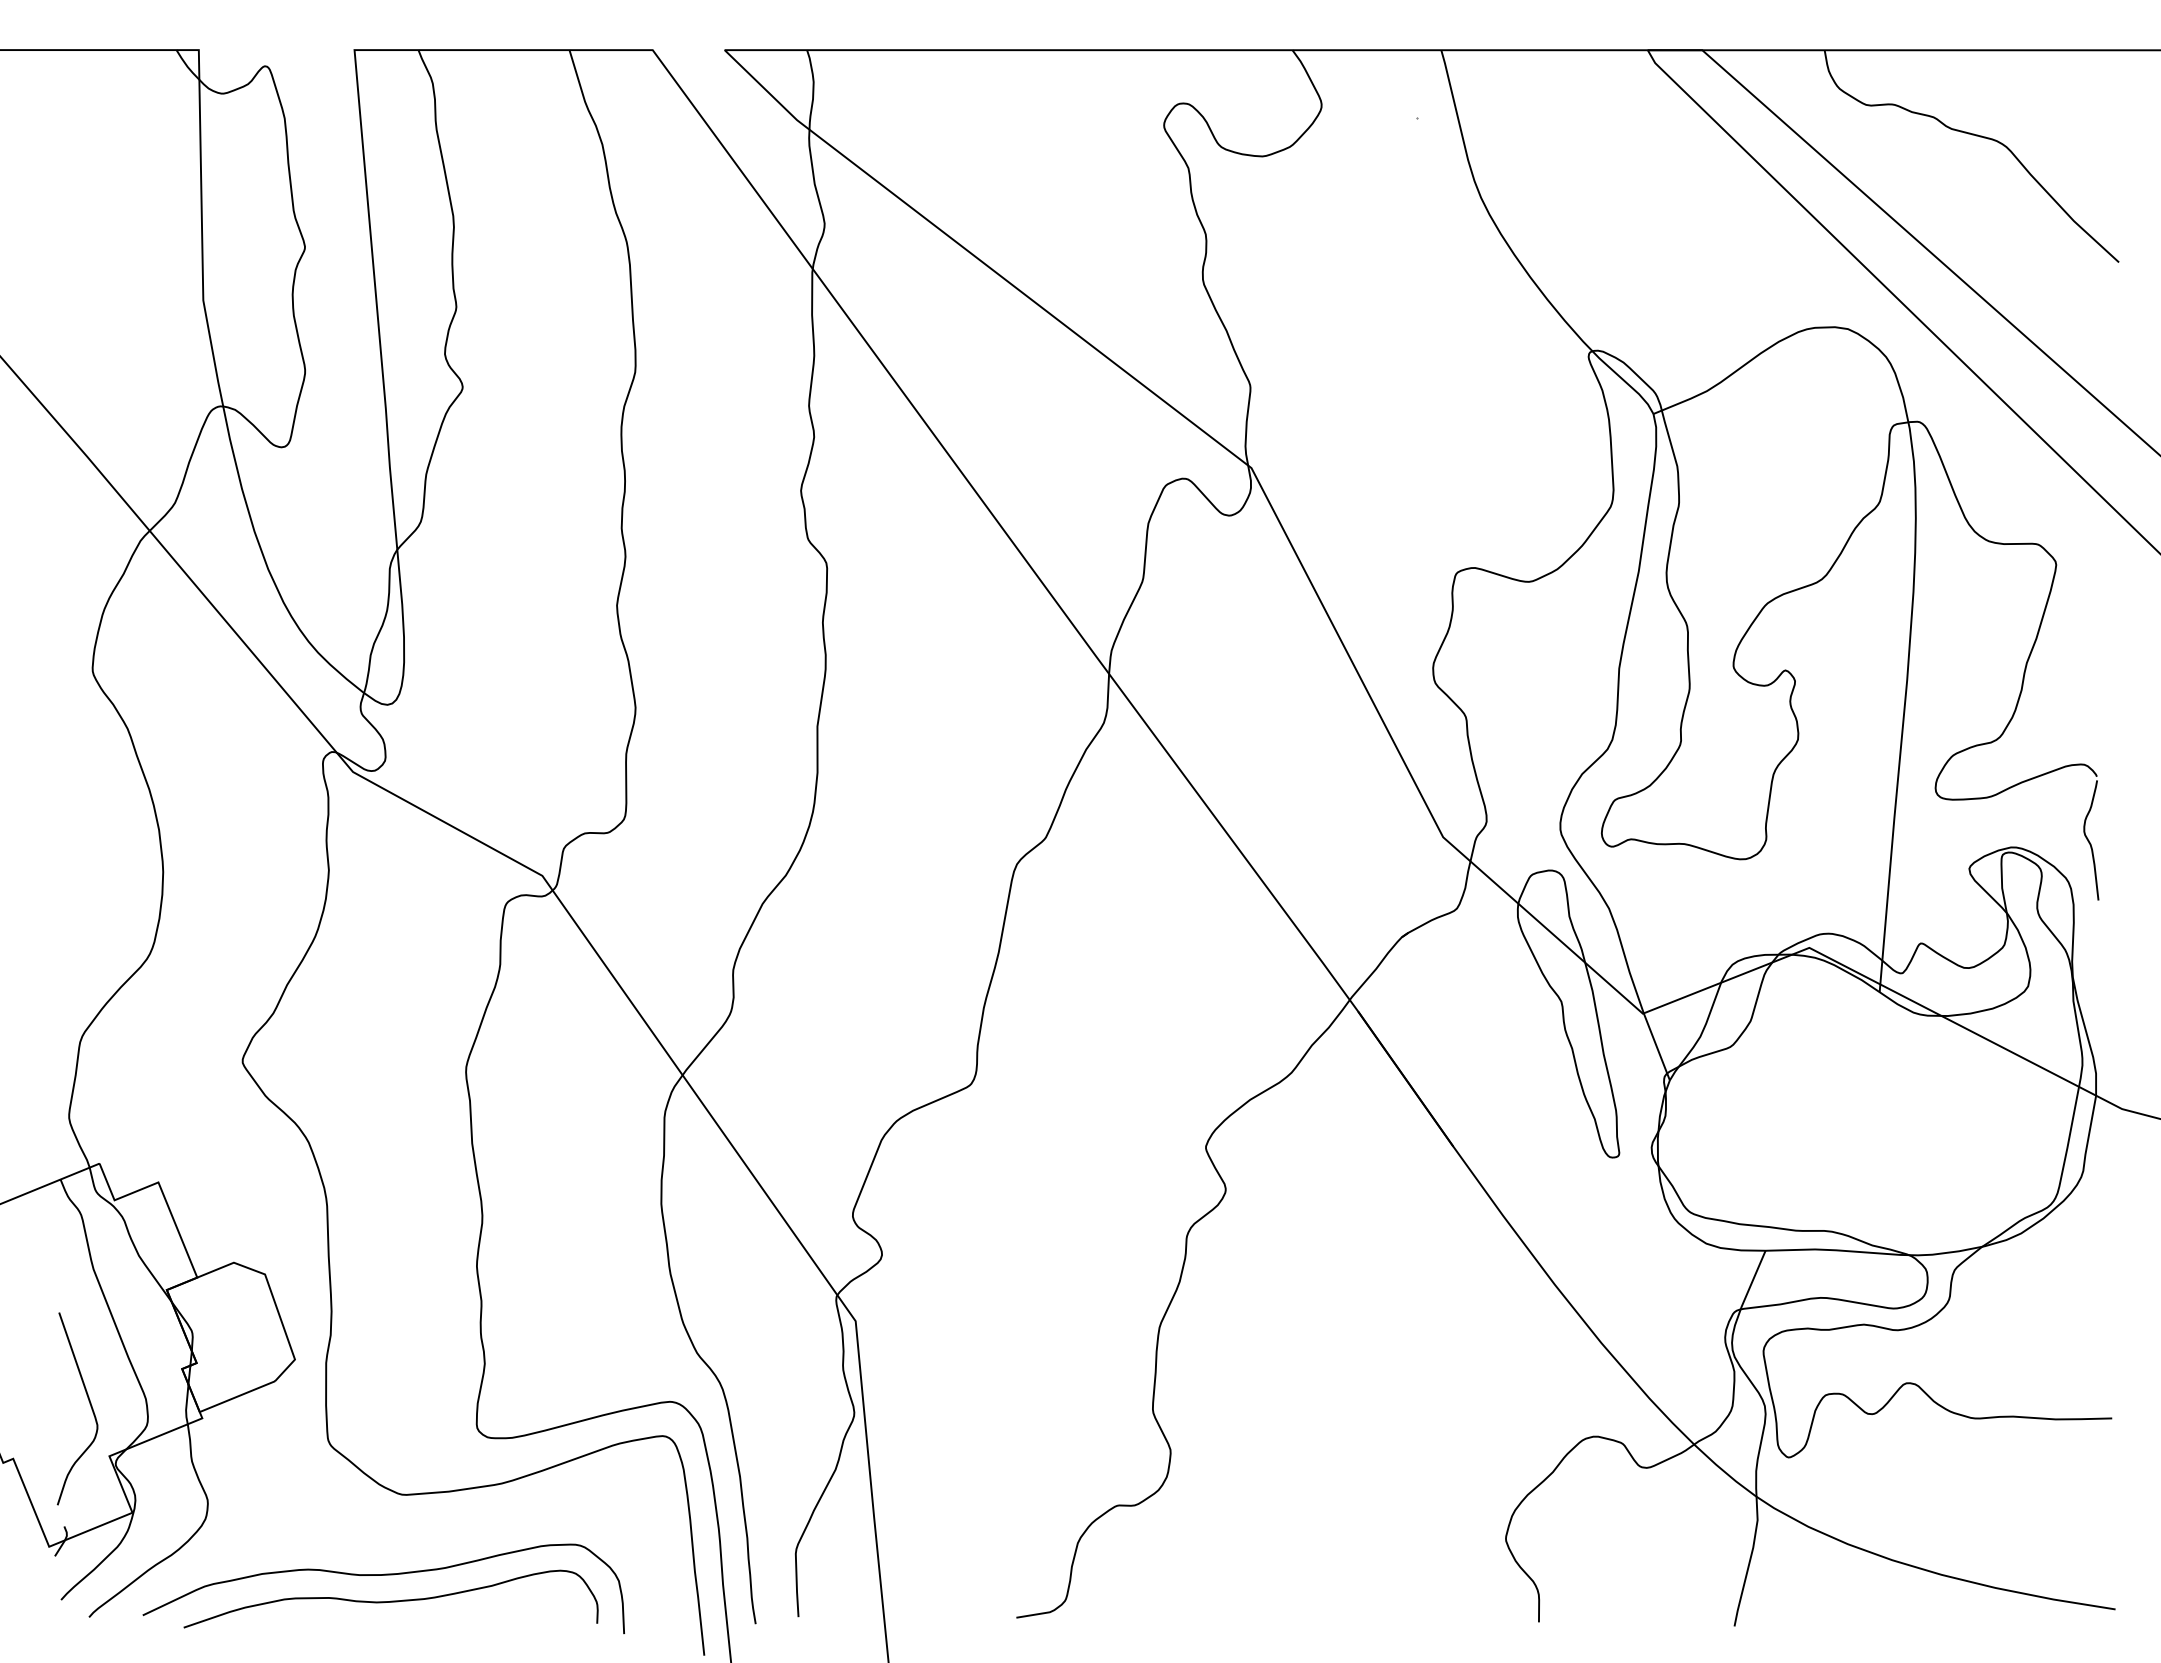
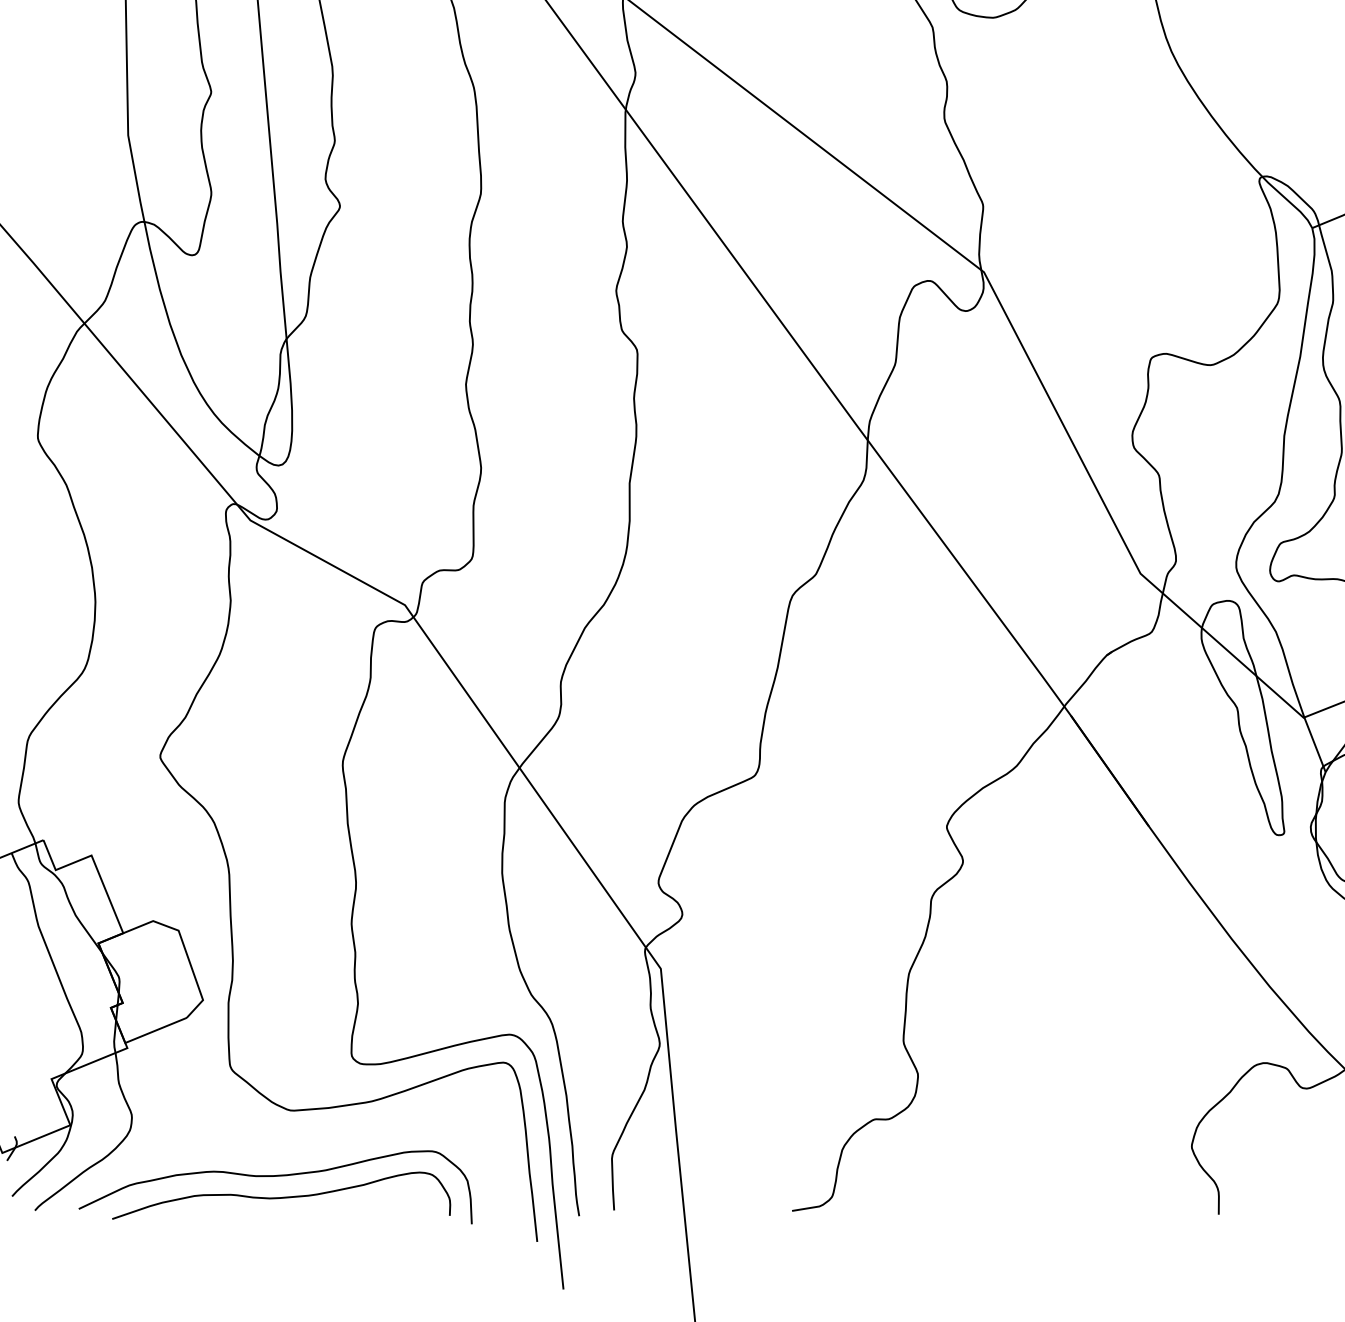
curve: (89, 1404) -> (35, 1036), removed

